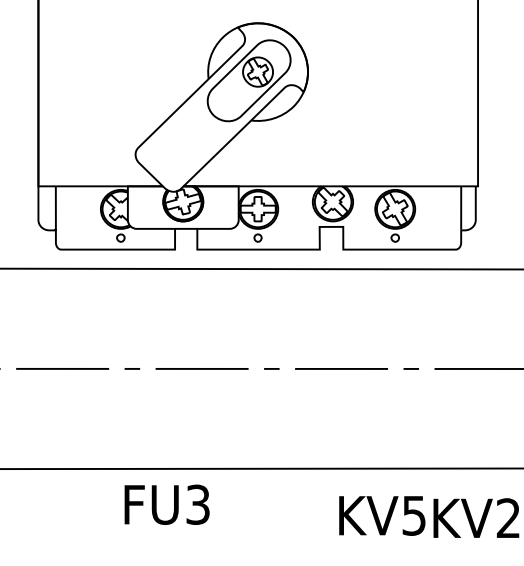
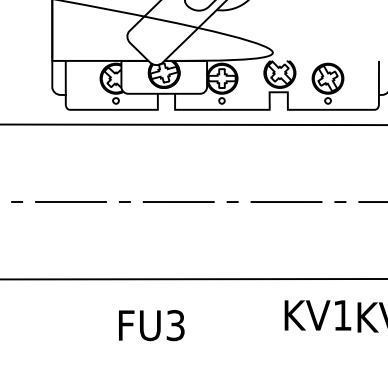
text: (166, 504) -> (151, 325), moved
text: (413, 515) -> (342, 315), KV5 -> KV1

